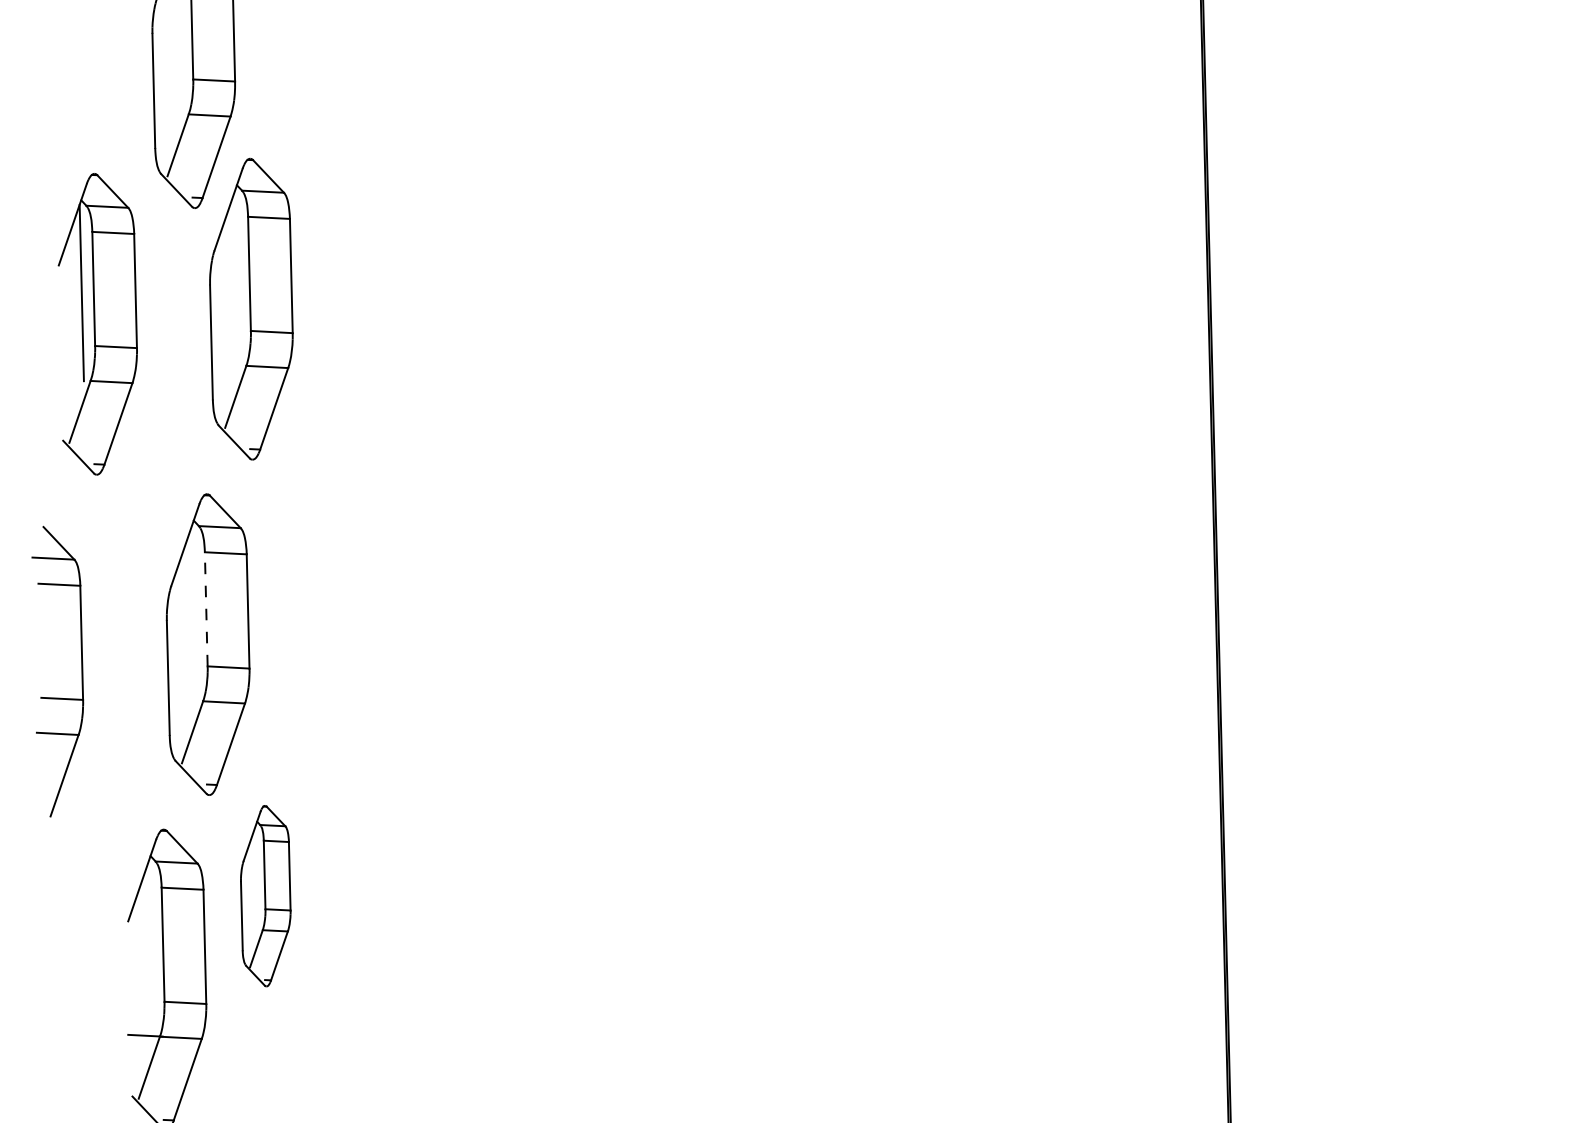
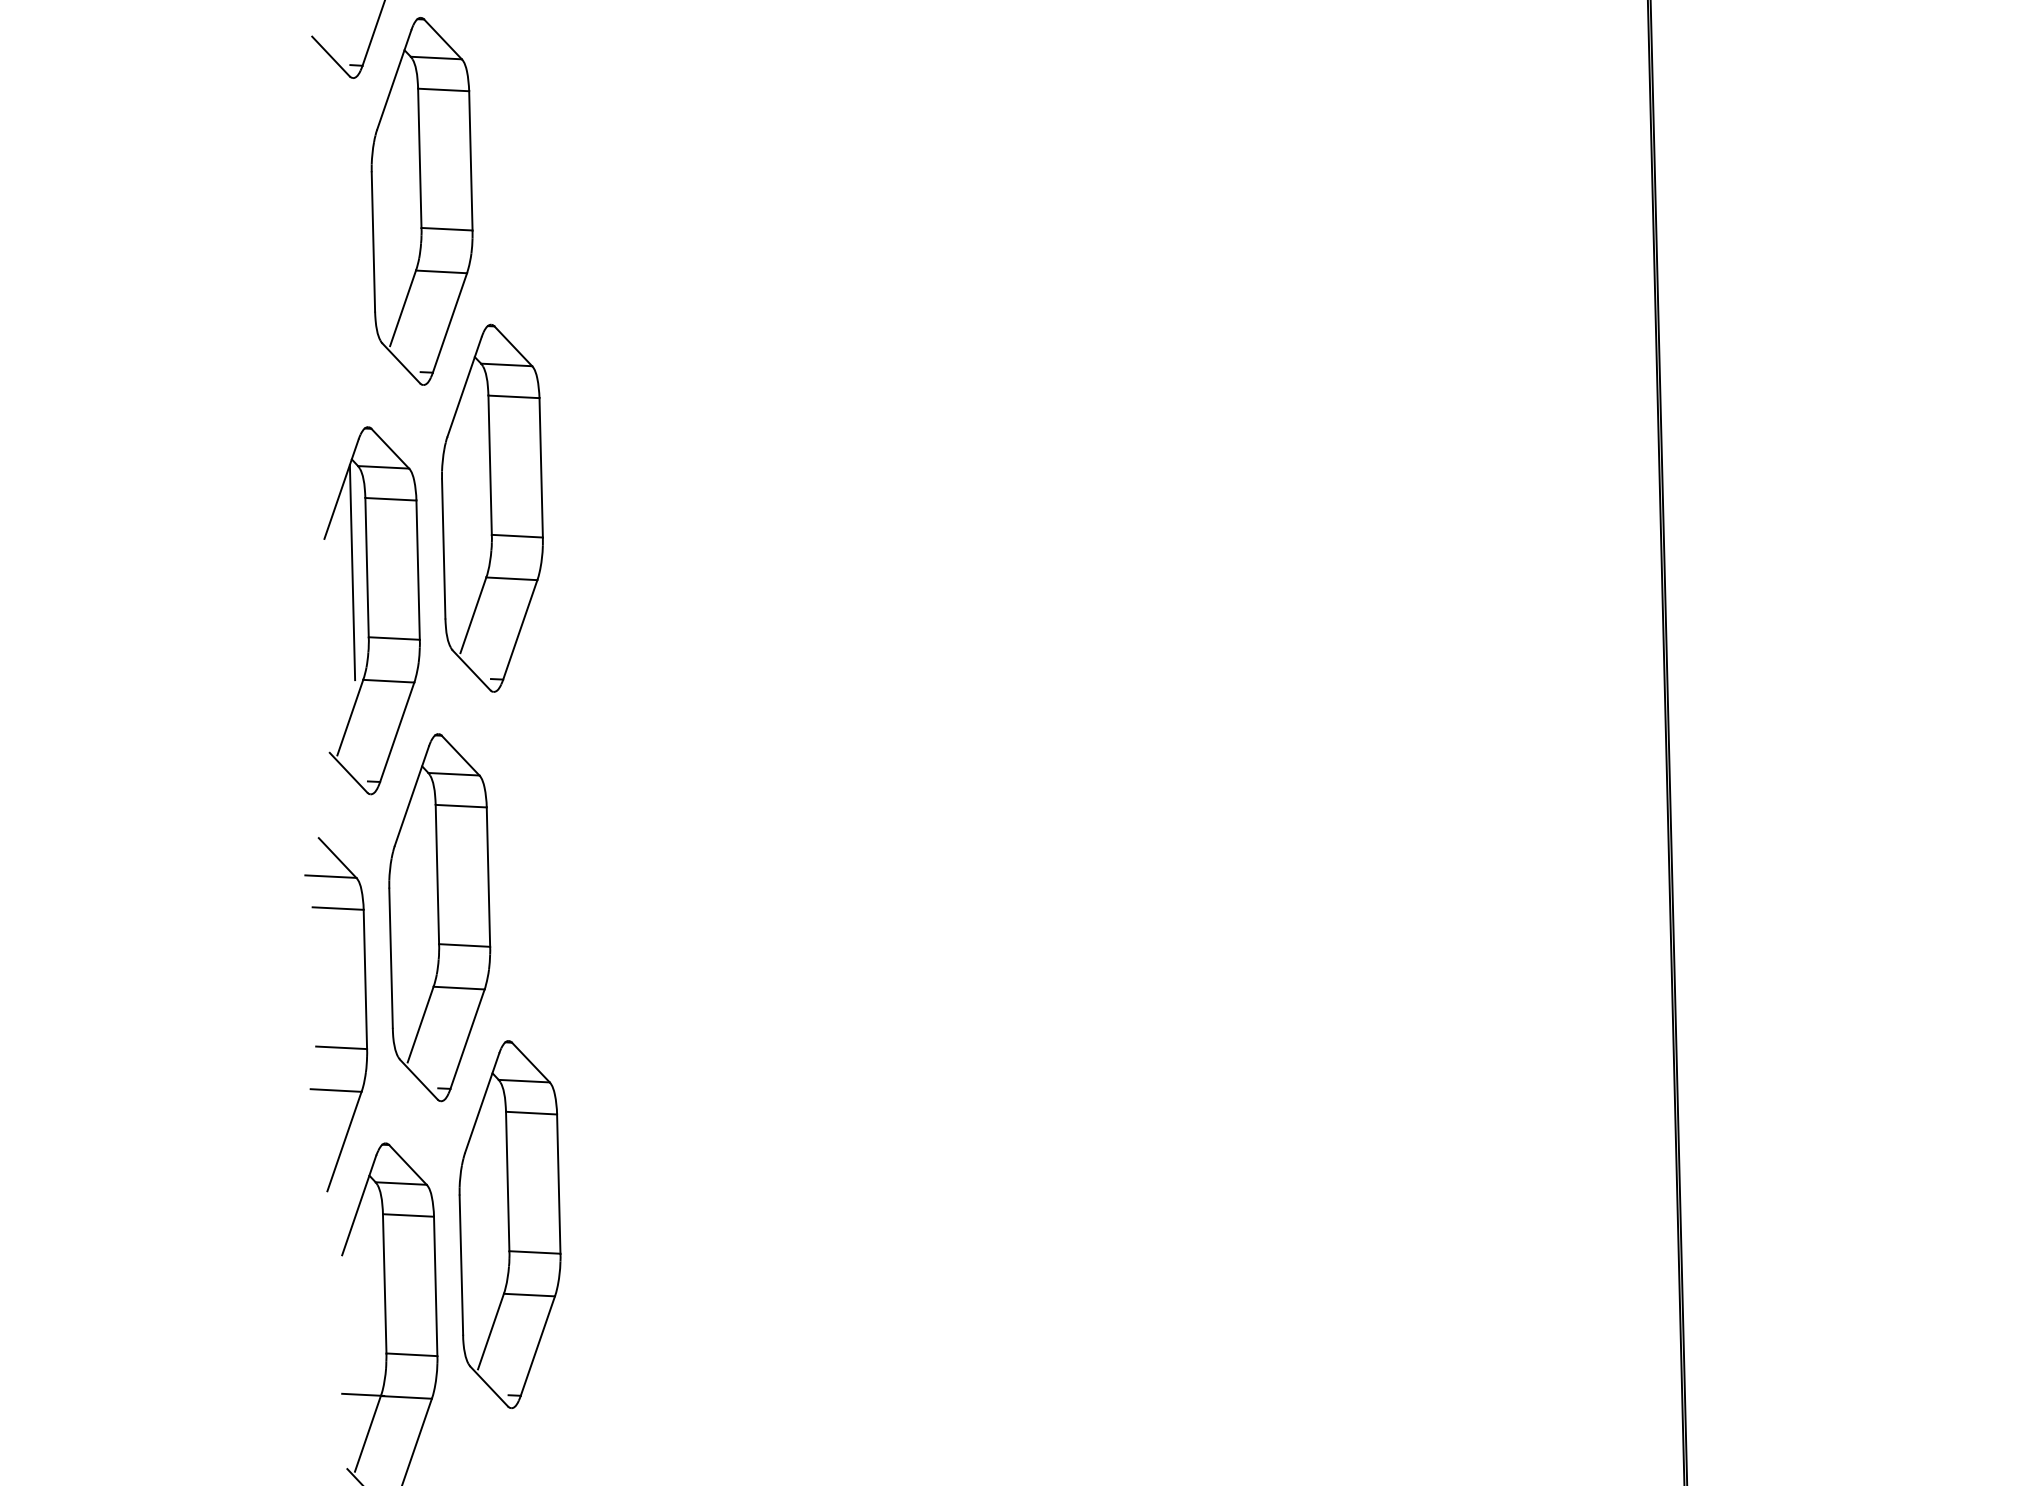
part: (97, 324) -> (371, 610), moved
line: (206, 609) -> (437, 874), dashed -> solid
part: (81, 671) -> (365, 1014), moved
part: (265, 896) -> (509, 1224), size x1.67

